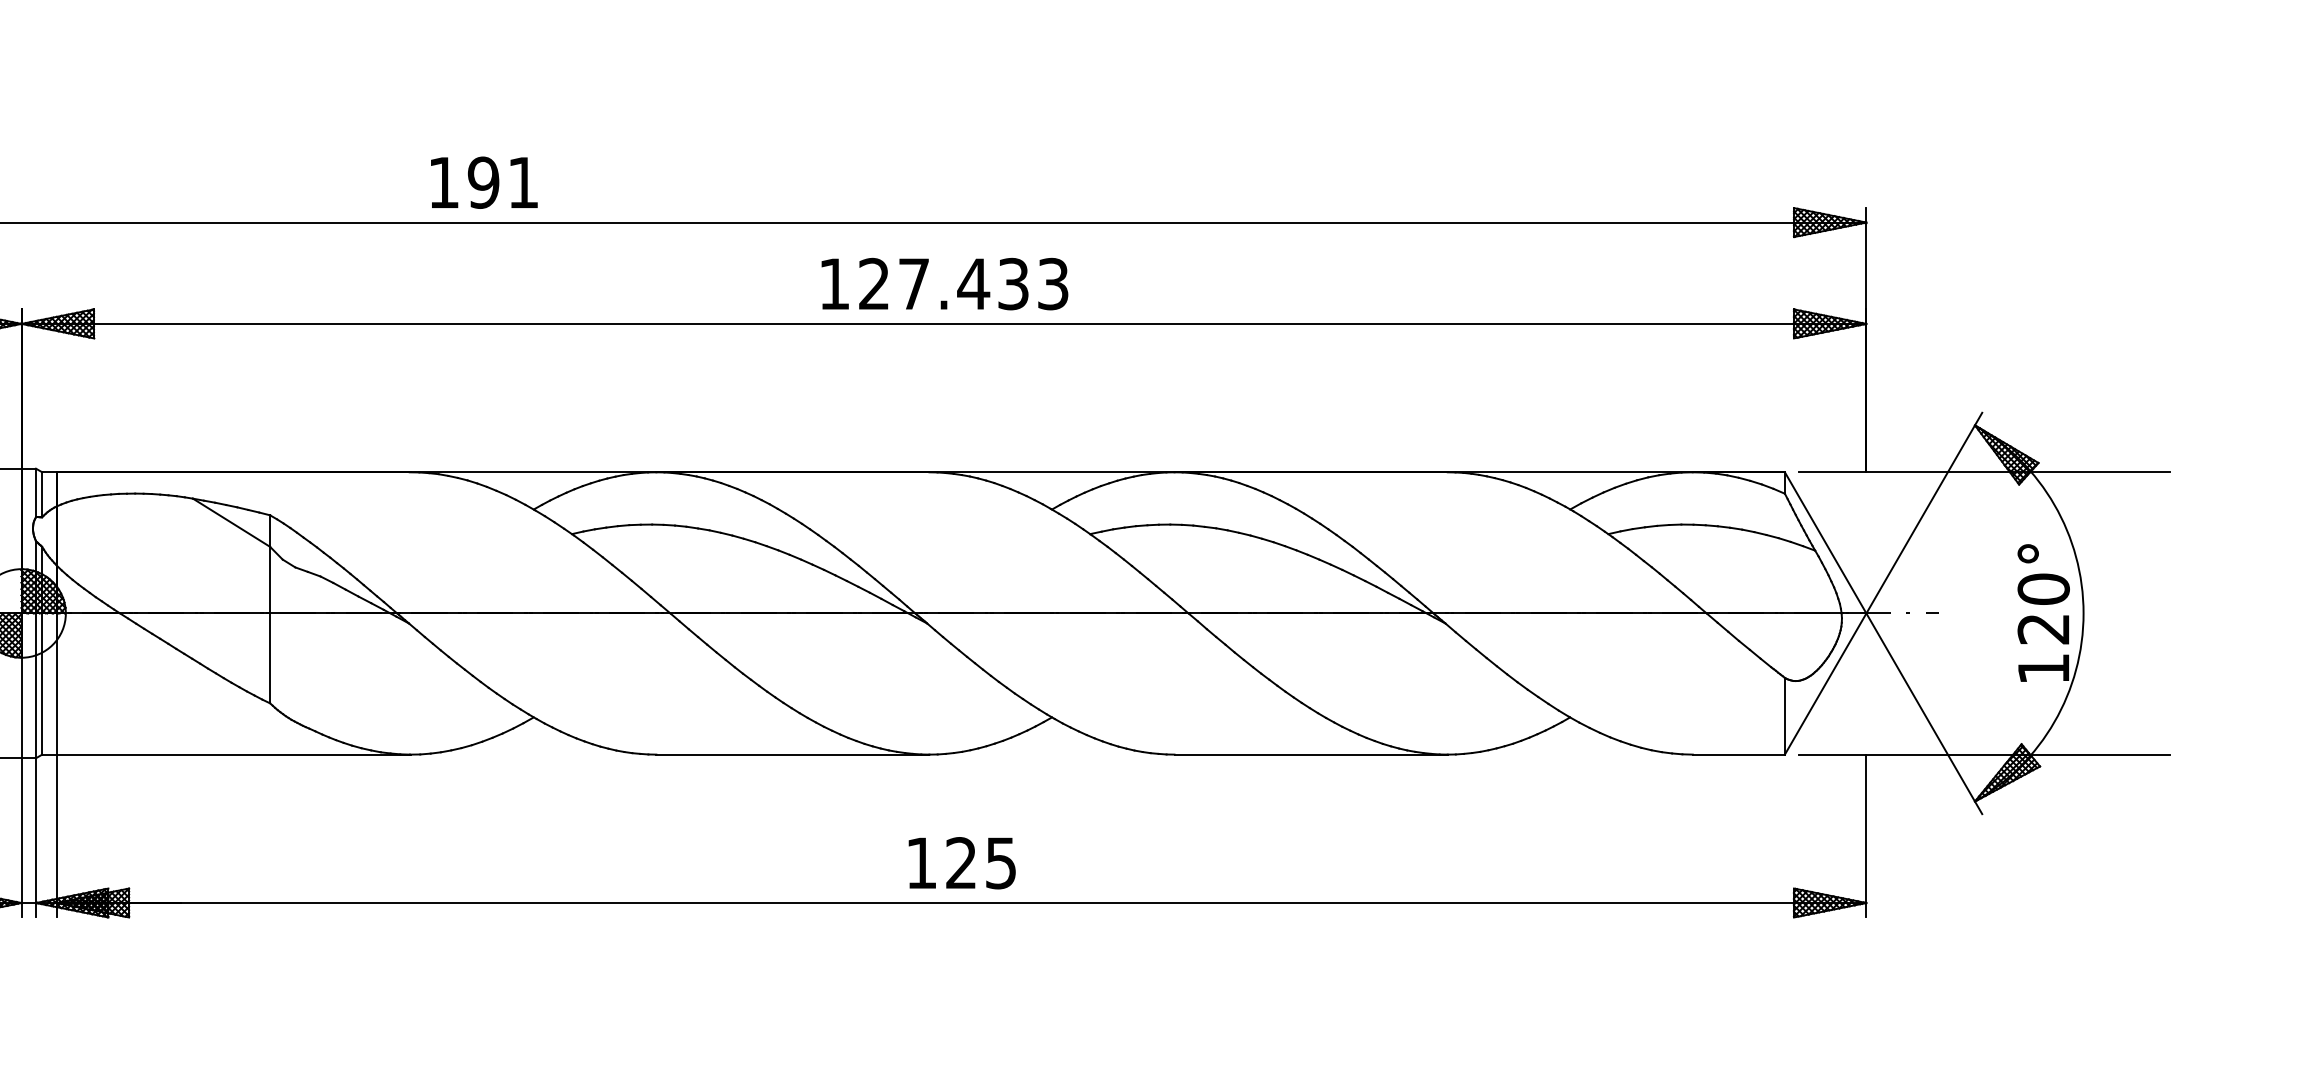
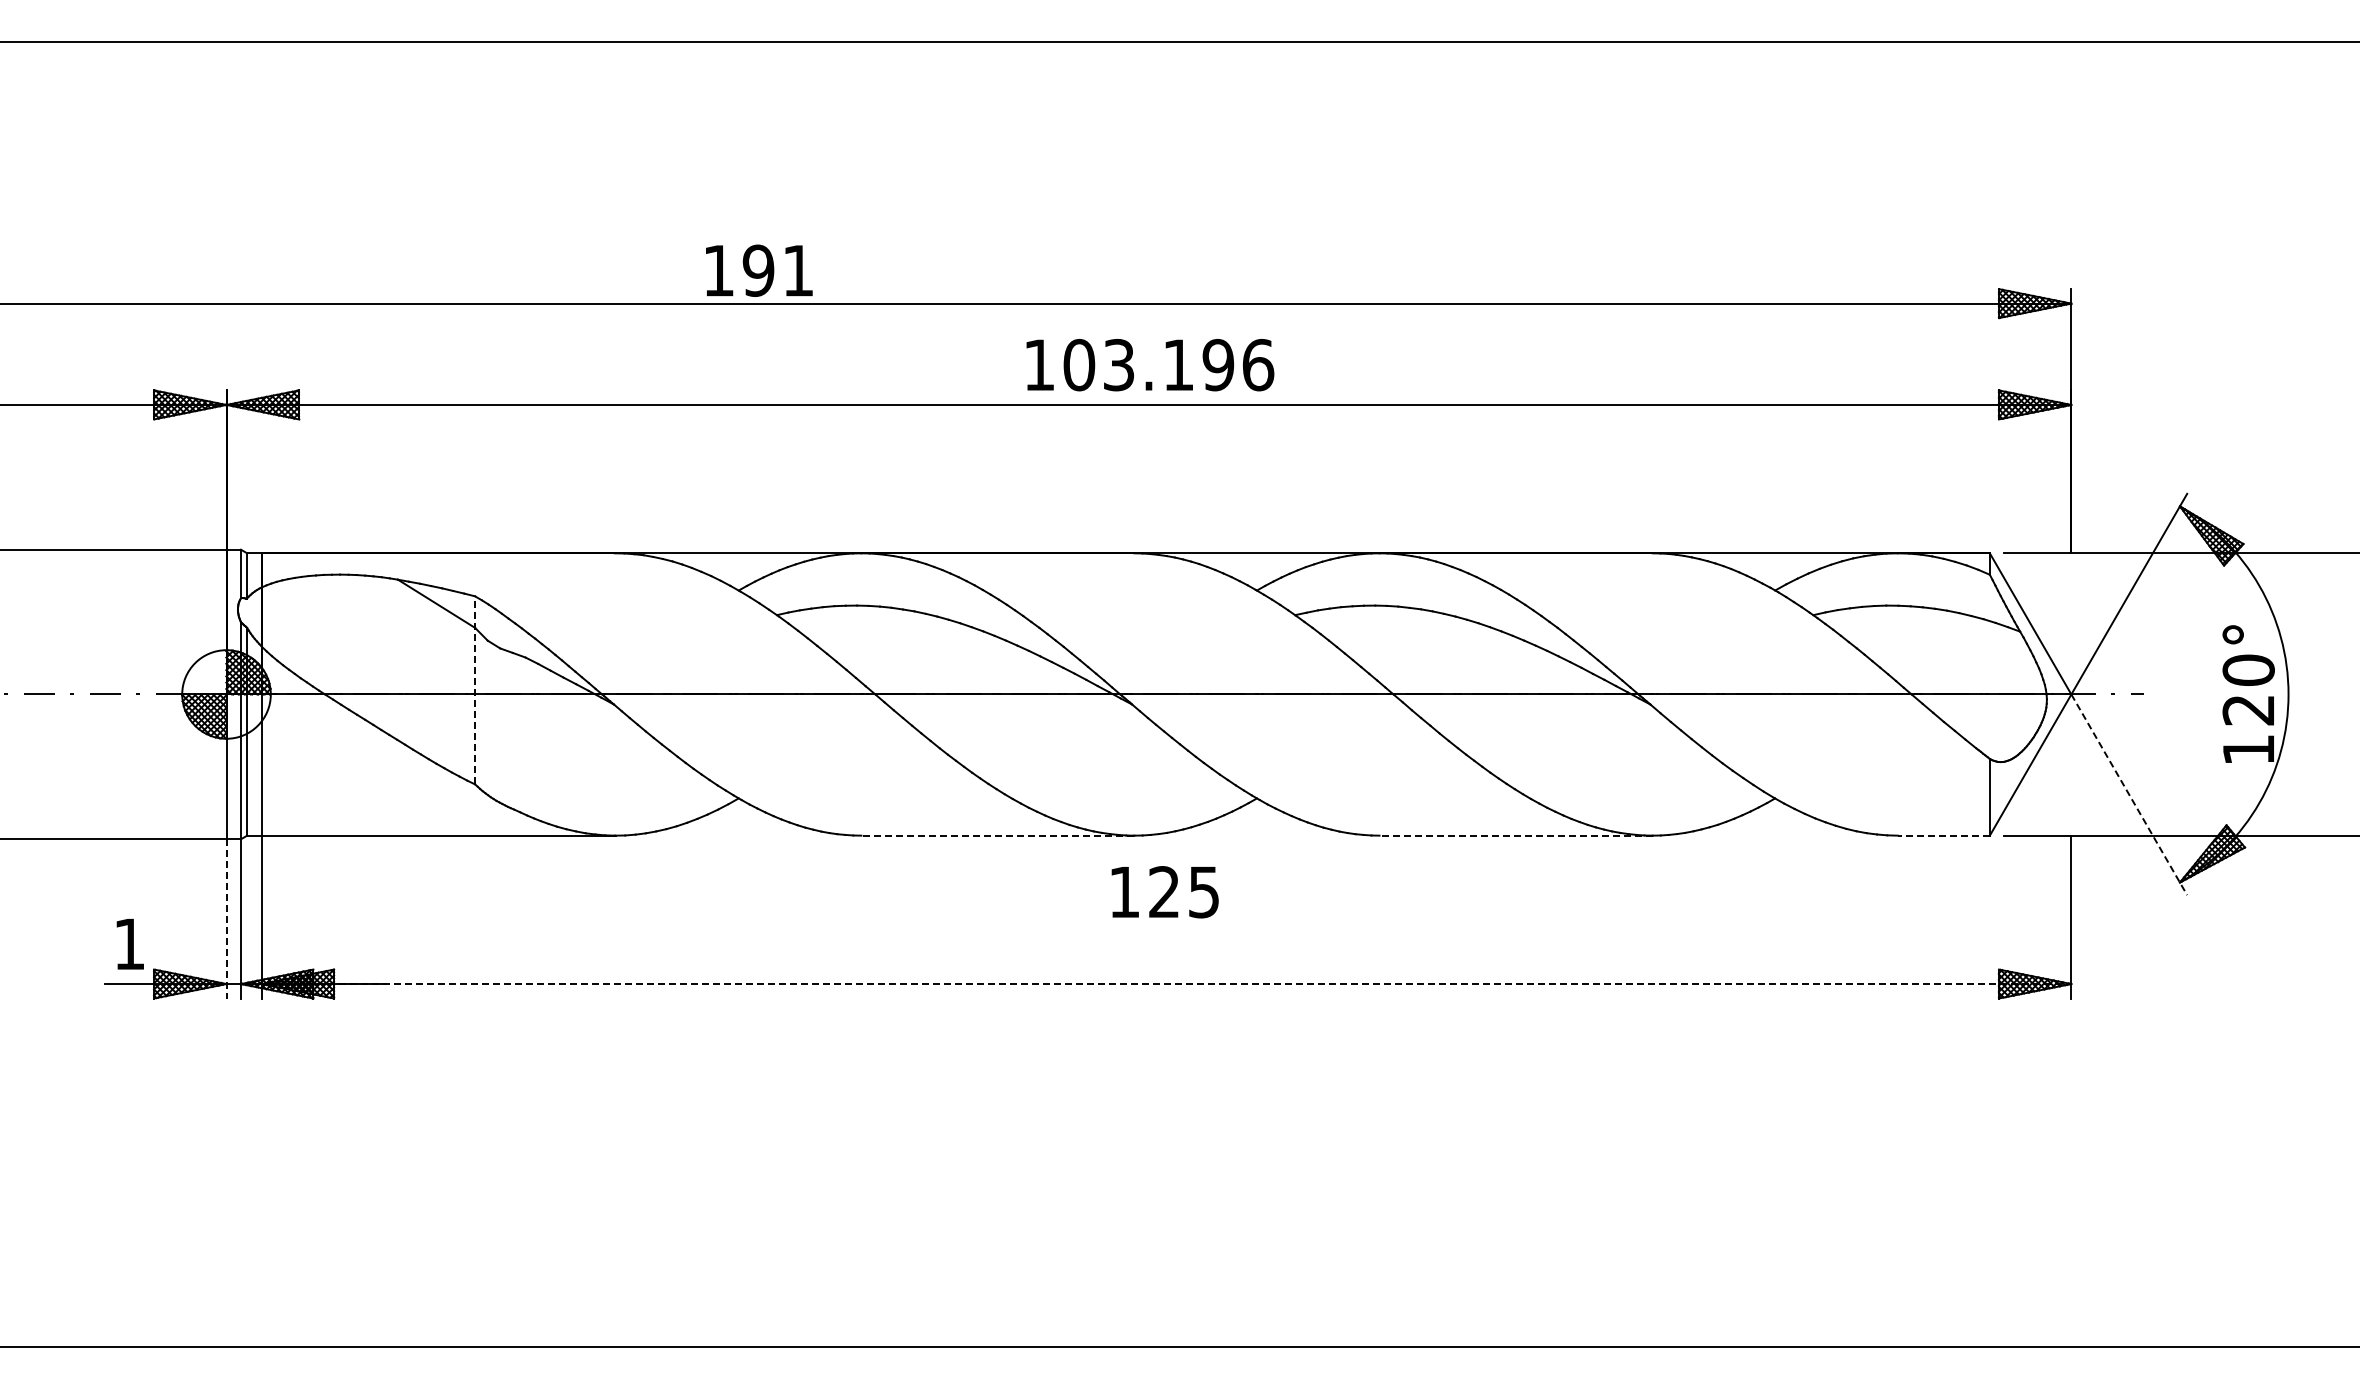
text: (484, 182) -> (759, 270), moved
text: (963, 283) -> (1168, 364), 127.433 -> 103.196
line: (270, 608) -> (475, 689), solid -> dashed
line: (1924, 713) -> (2129, 794), solid -> dashed
line: (792, 754) -> (997, 835), solid -> dashed
line: (1311, 754) -> (1516, 835), solid -> dashed
line: (1738, 754) -> (1943, 835), solid -> dashed
line: (21, 837) -> (226, 918), solid -> dashed
text: (961, 863) -> (1164, 892), moved
line: (961, 903) -> (1166, 984), solid -> dashed

